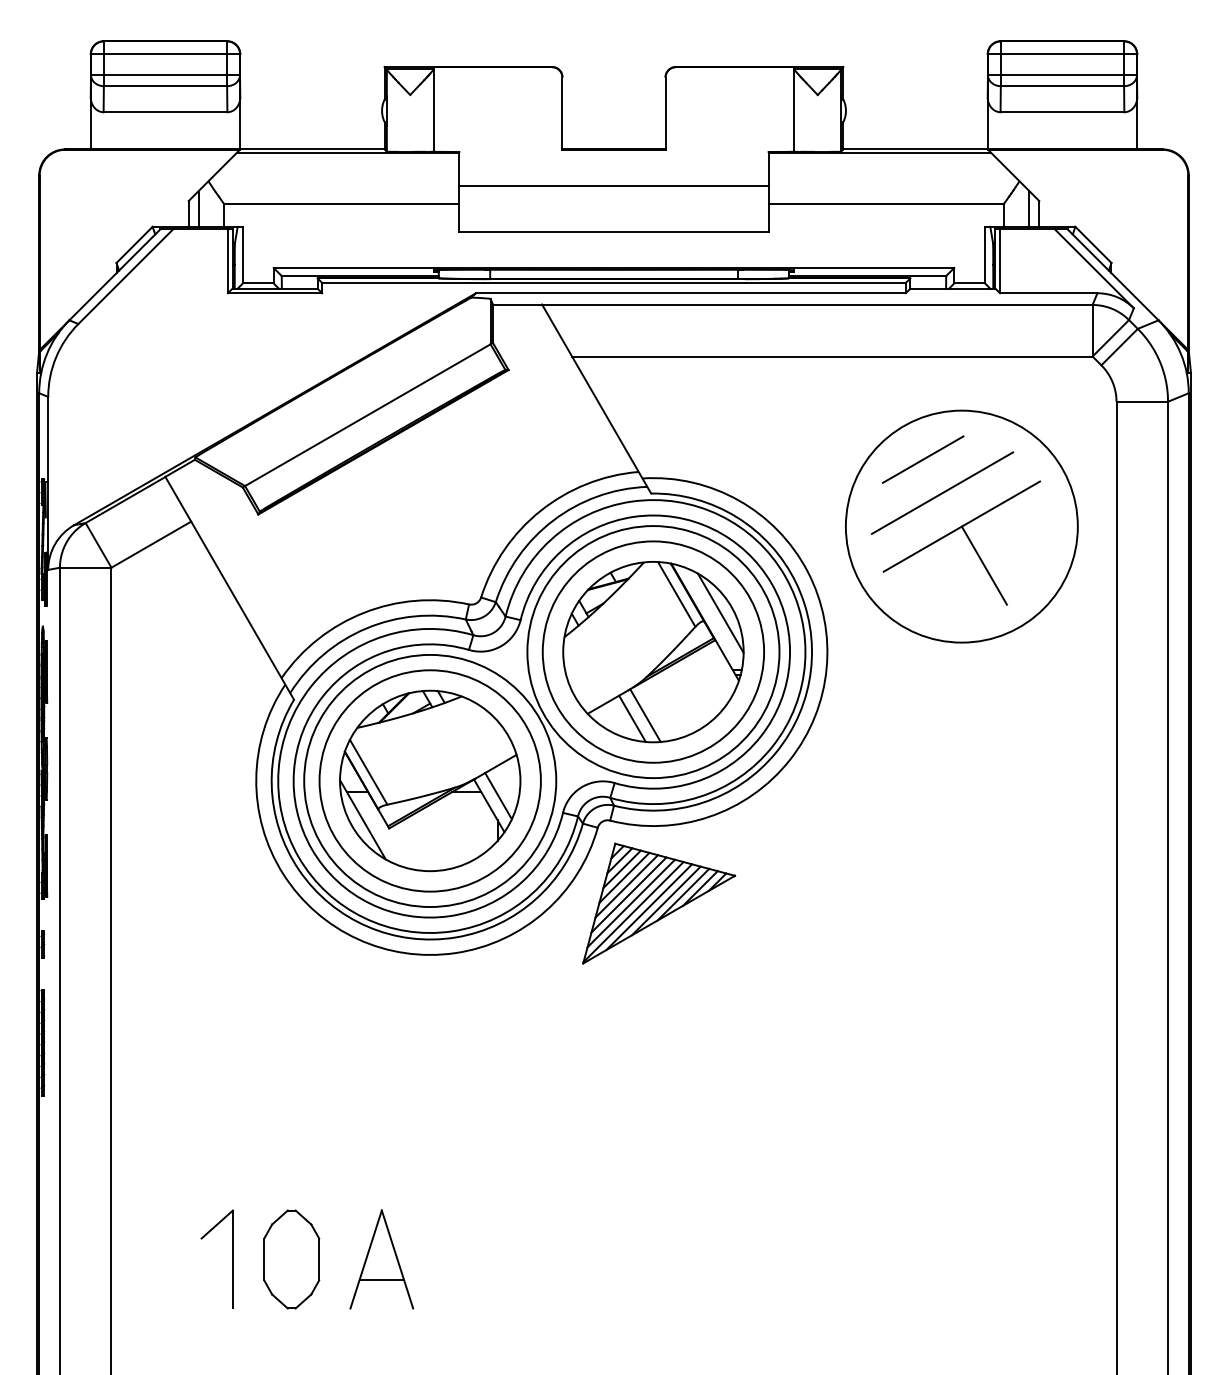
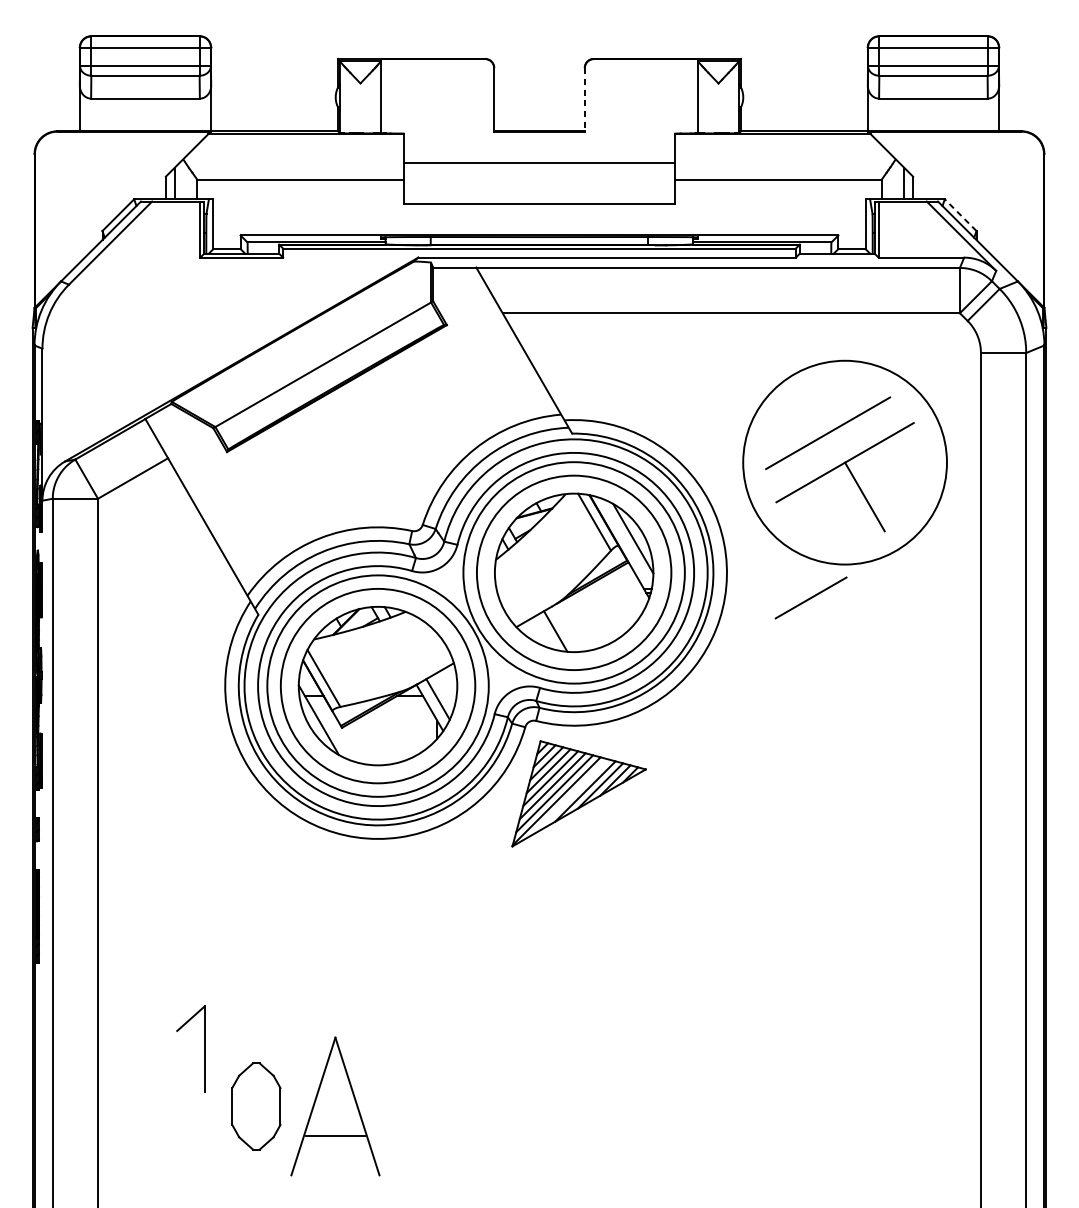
line: (665, 114) -> (584, 100), solid -> dashed
line: (1093, 244) -> (960, 214), solid -> dashed
line: (922, 459) -> (810, 597), moved
line: (645, 715) -> (567, 628), removed
line: (649, 907) -> (570, 797), removed
part: (232, 1258) -> (204, 1048), moved
part: (381, 1259) -> (335, 1106), size x1.6

